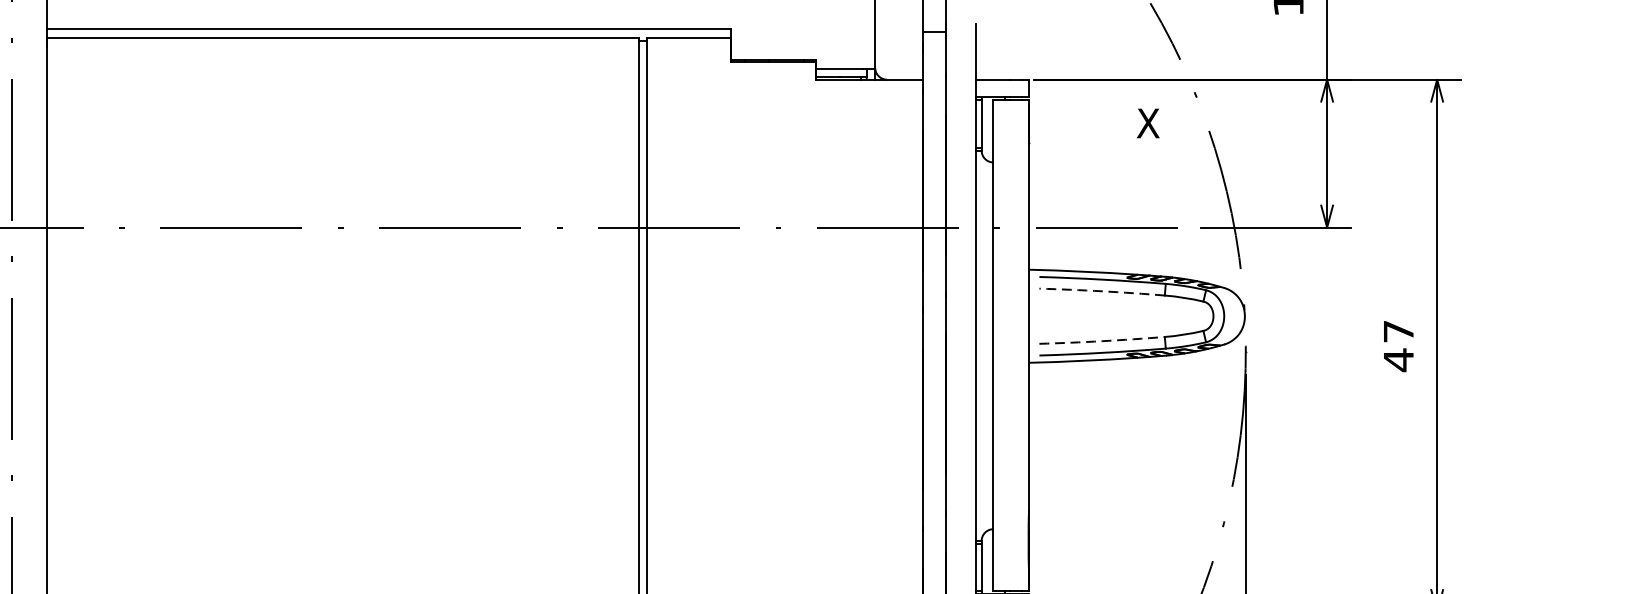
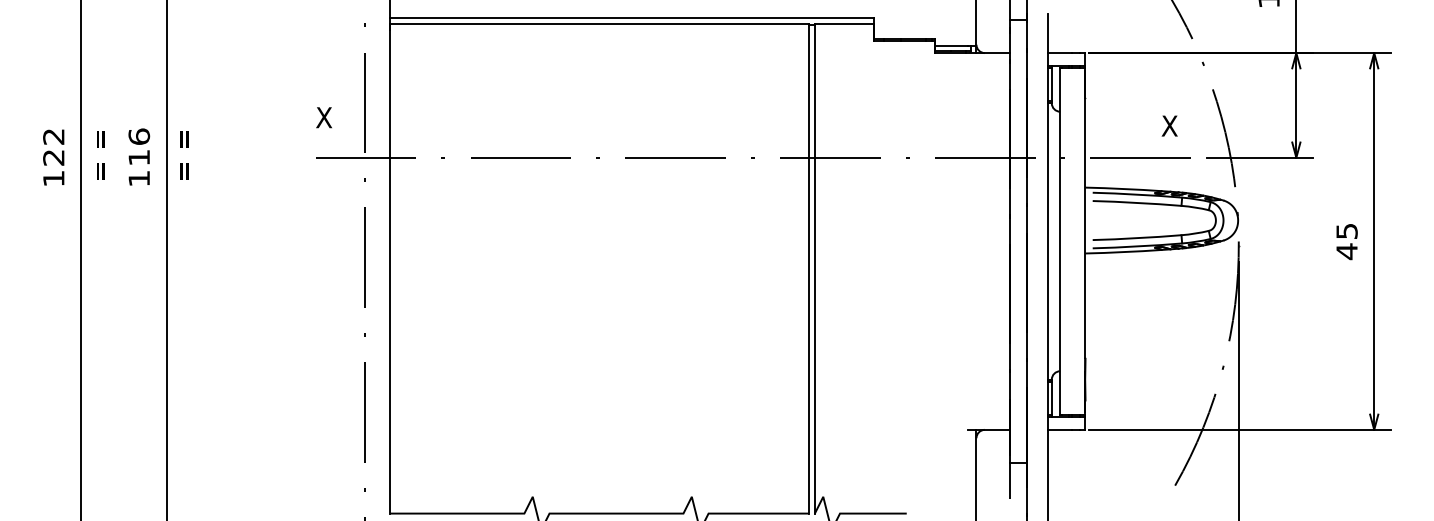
text: (1147, 122) -> (1169, 125), moved
arc: (1102, 290) -> (1137, 202), dashed -> solid
text: (1397, 331) -> (1346, 231), 47 -> 45
arc: (1102, 341) -> (1137, 238), dashed -> solid

